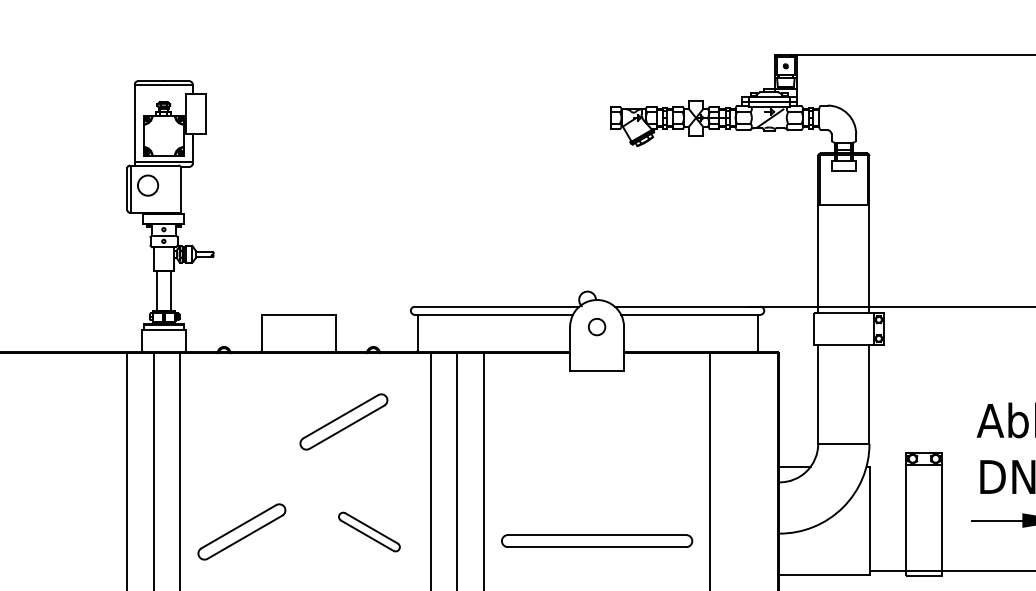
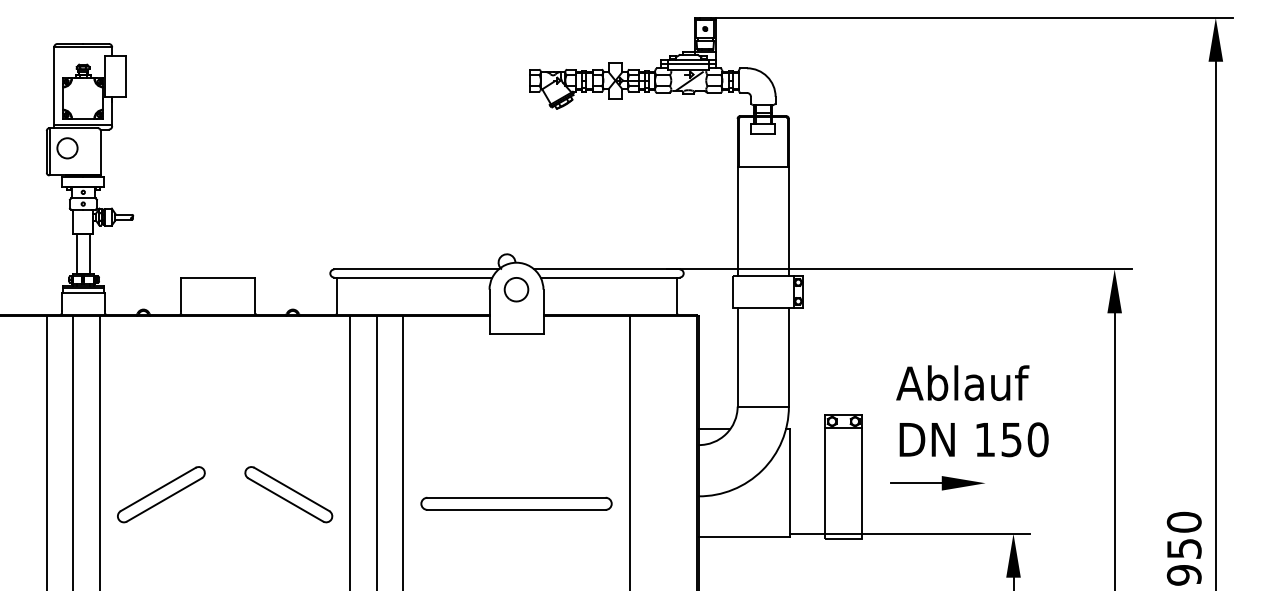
part: (597, 326) -> (516, 289), size x1.43
part: (344, 421) -> (263, 384), removed
part: (369, 531) -> (288, 494), size x1.43

